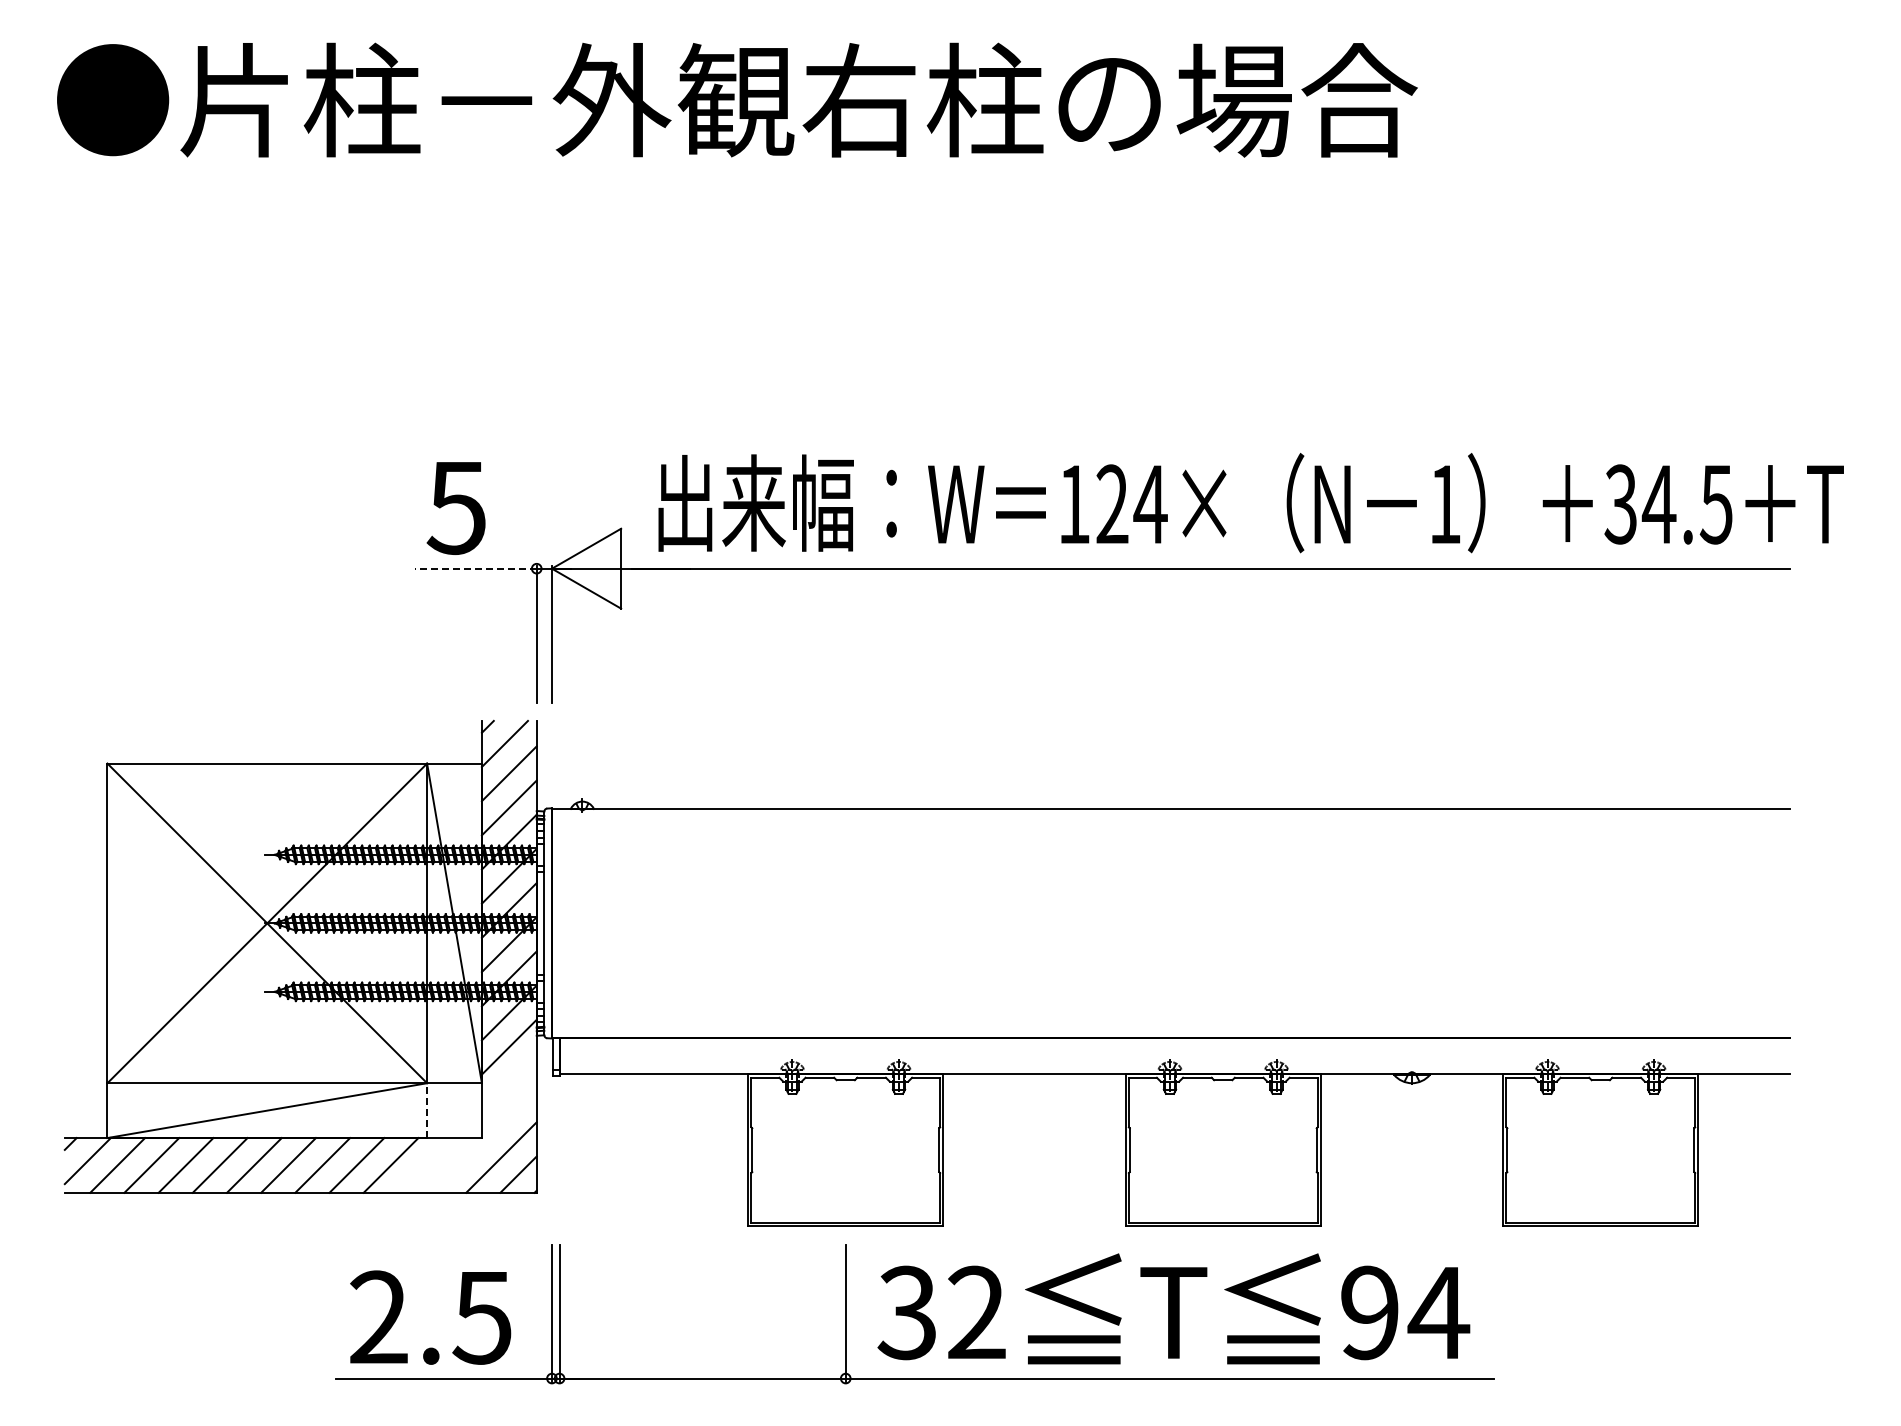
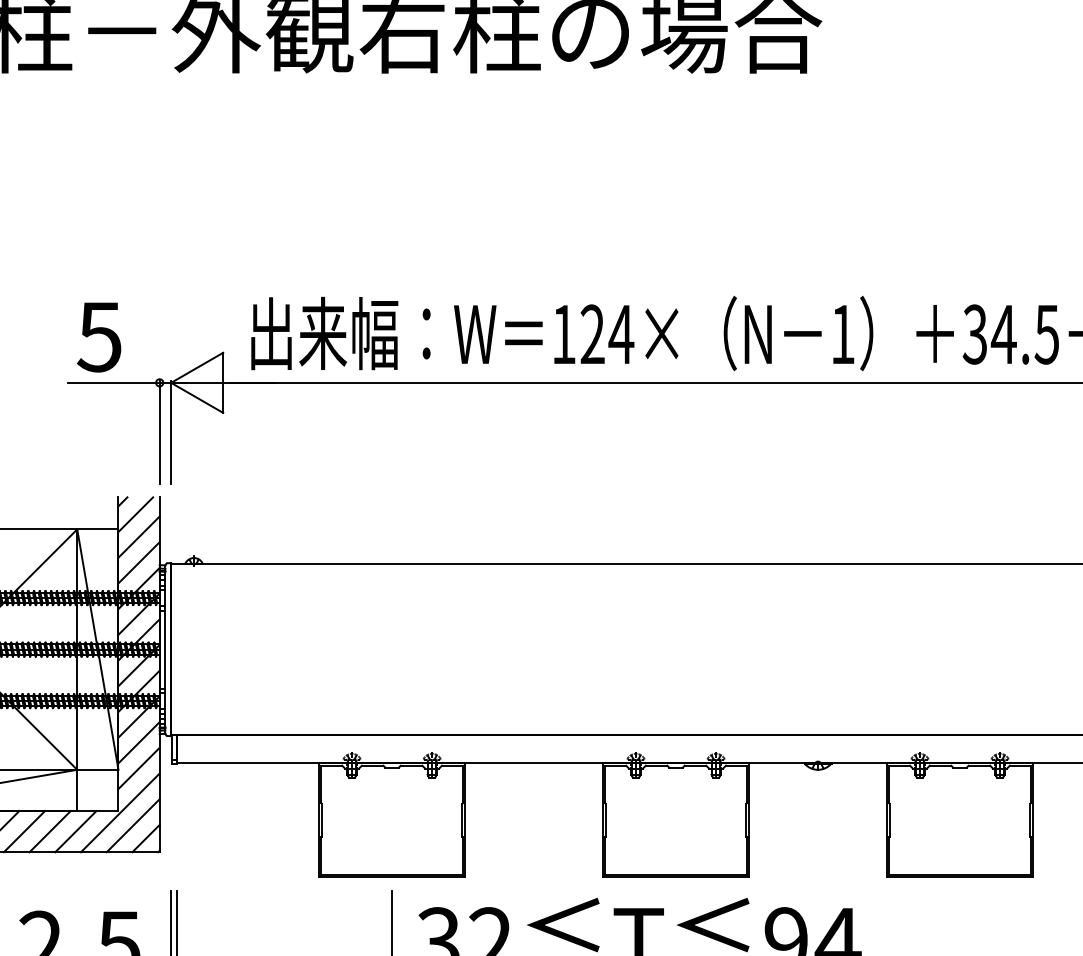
line: (475, 568) -> (113, 382), dashed -> solid
line: (508, 1080) -> (138, 767), added
line: (427, 1110) -> (77, 790), dashed -> solid
line: (484, 1140) -> (120, 812), added
line: (424, 1165) -> (75, 831), added

